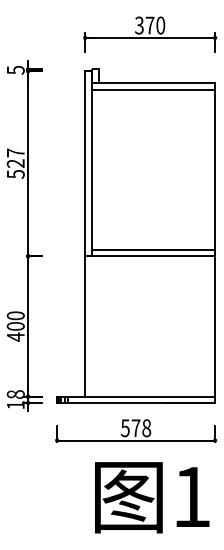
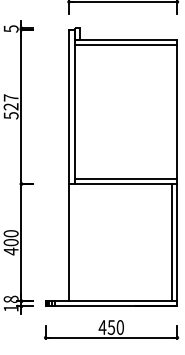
line: (208, 326) -> (171, 242), added
text: (135, 428) -> (111, 327), 578 -> 450

